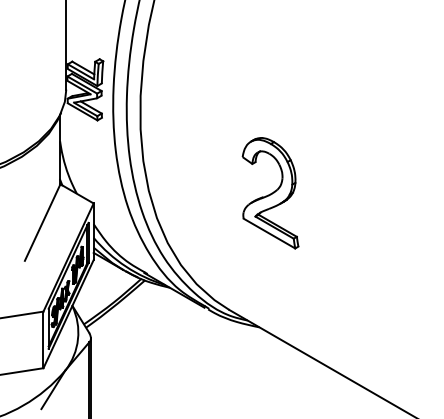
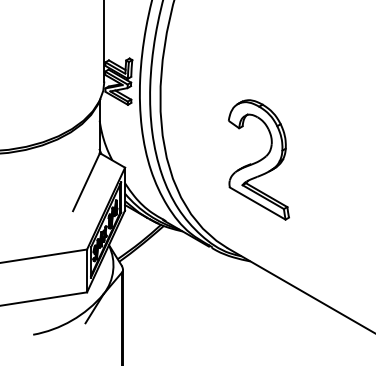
part: (269, 192) -> (258, 159), size x1.43

